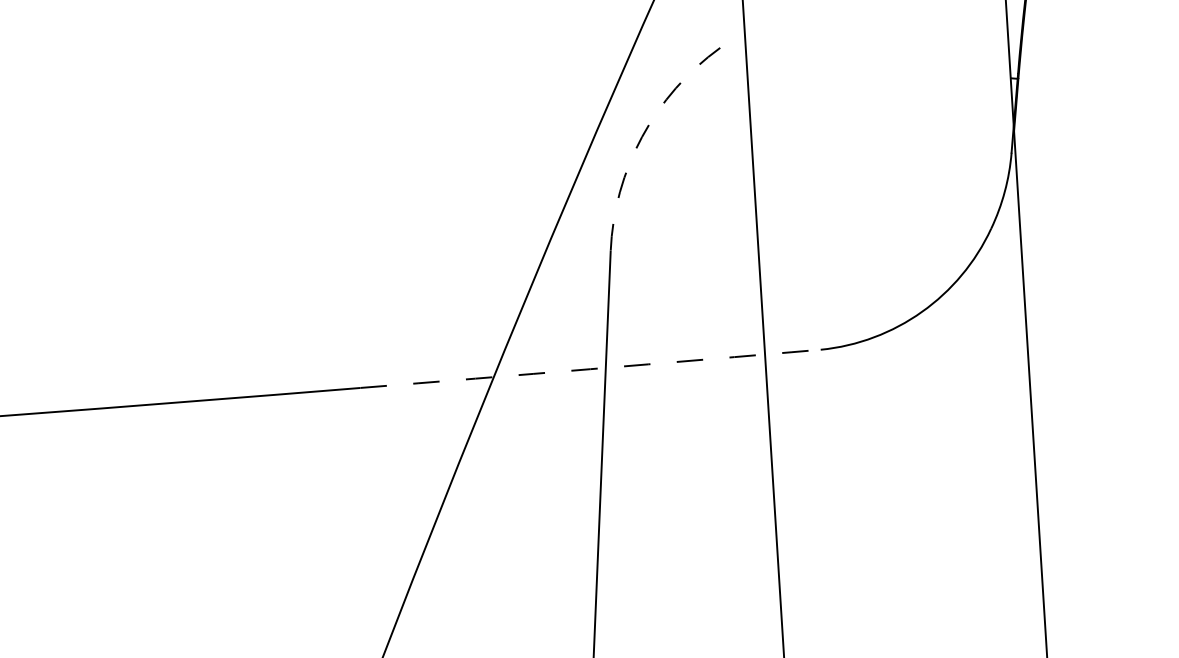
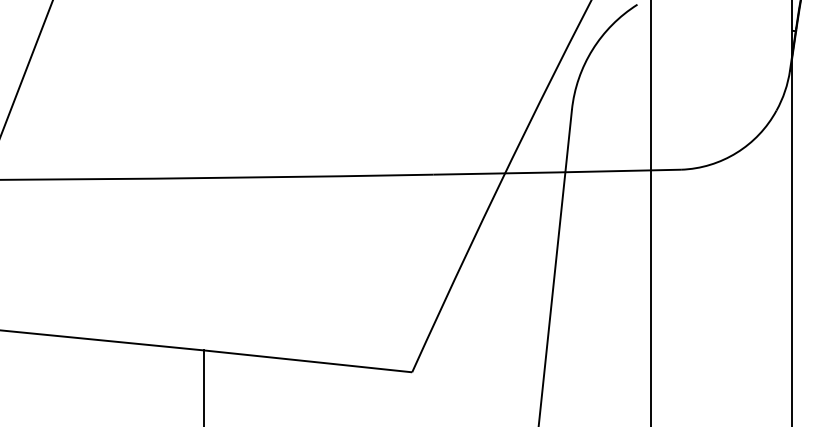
arc: (641, 136) -> (592, 49), dashed -> solid
arc: (591, 369) -> (557, 172), dashed -> solid

